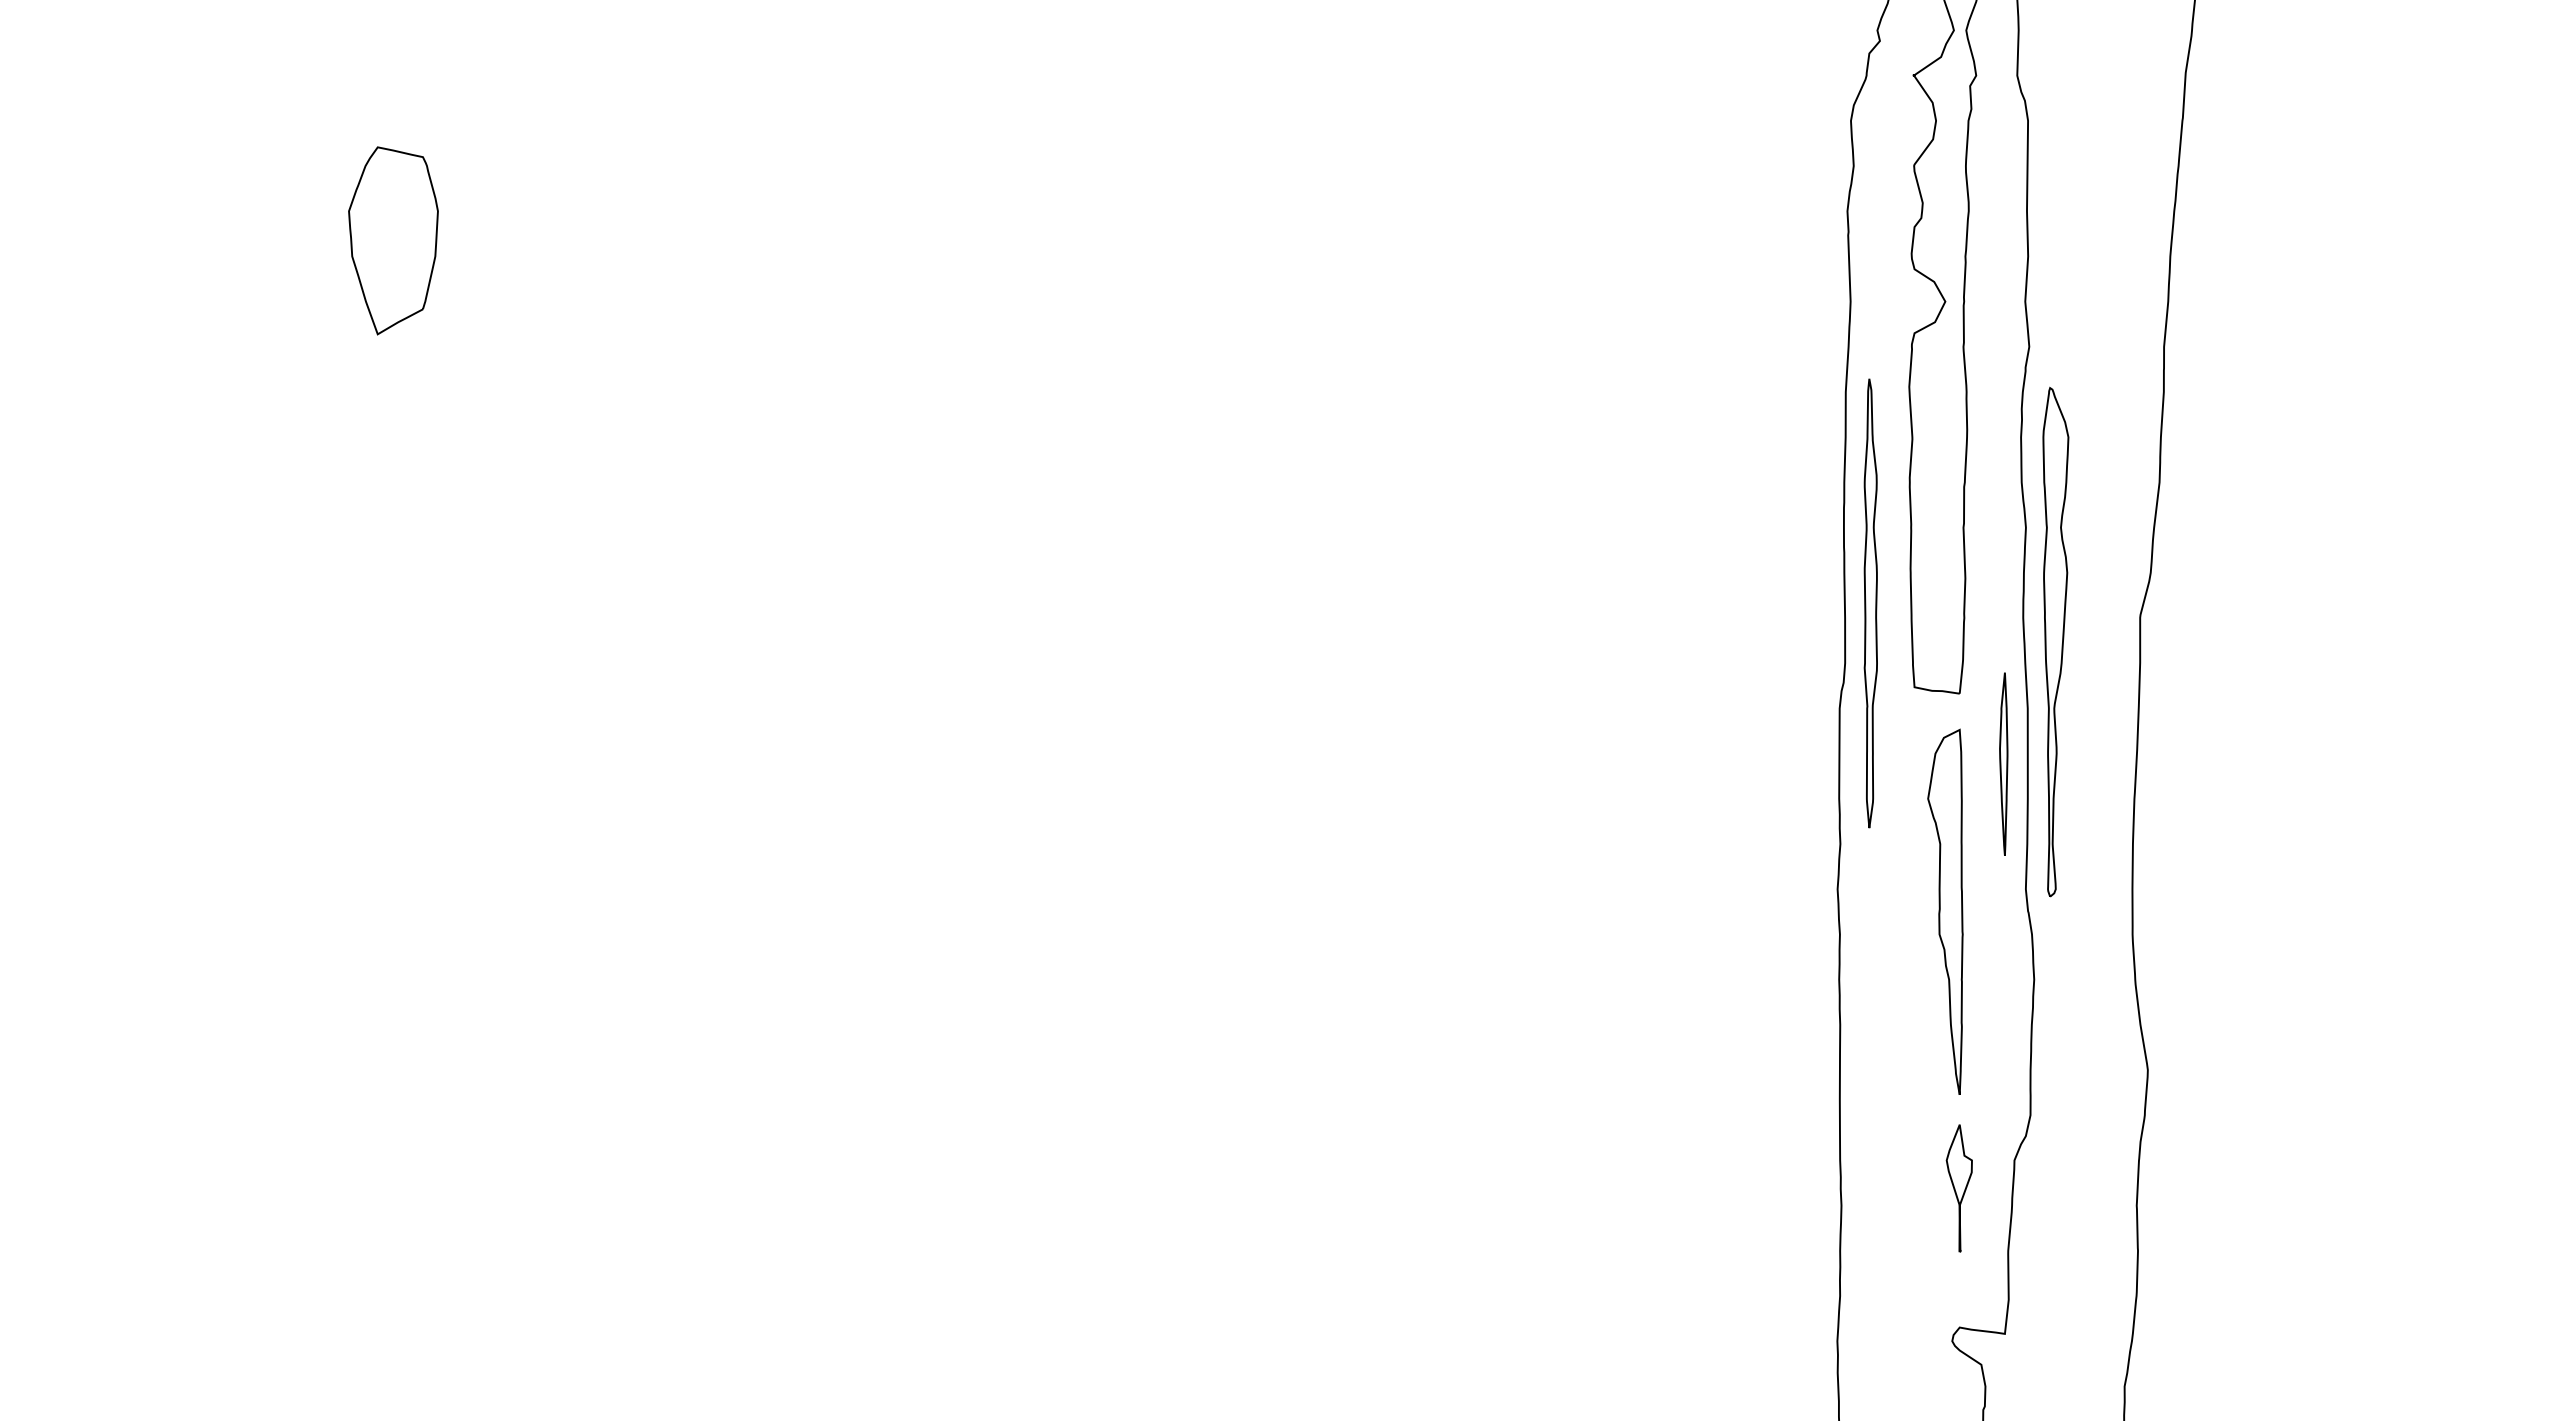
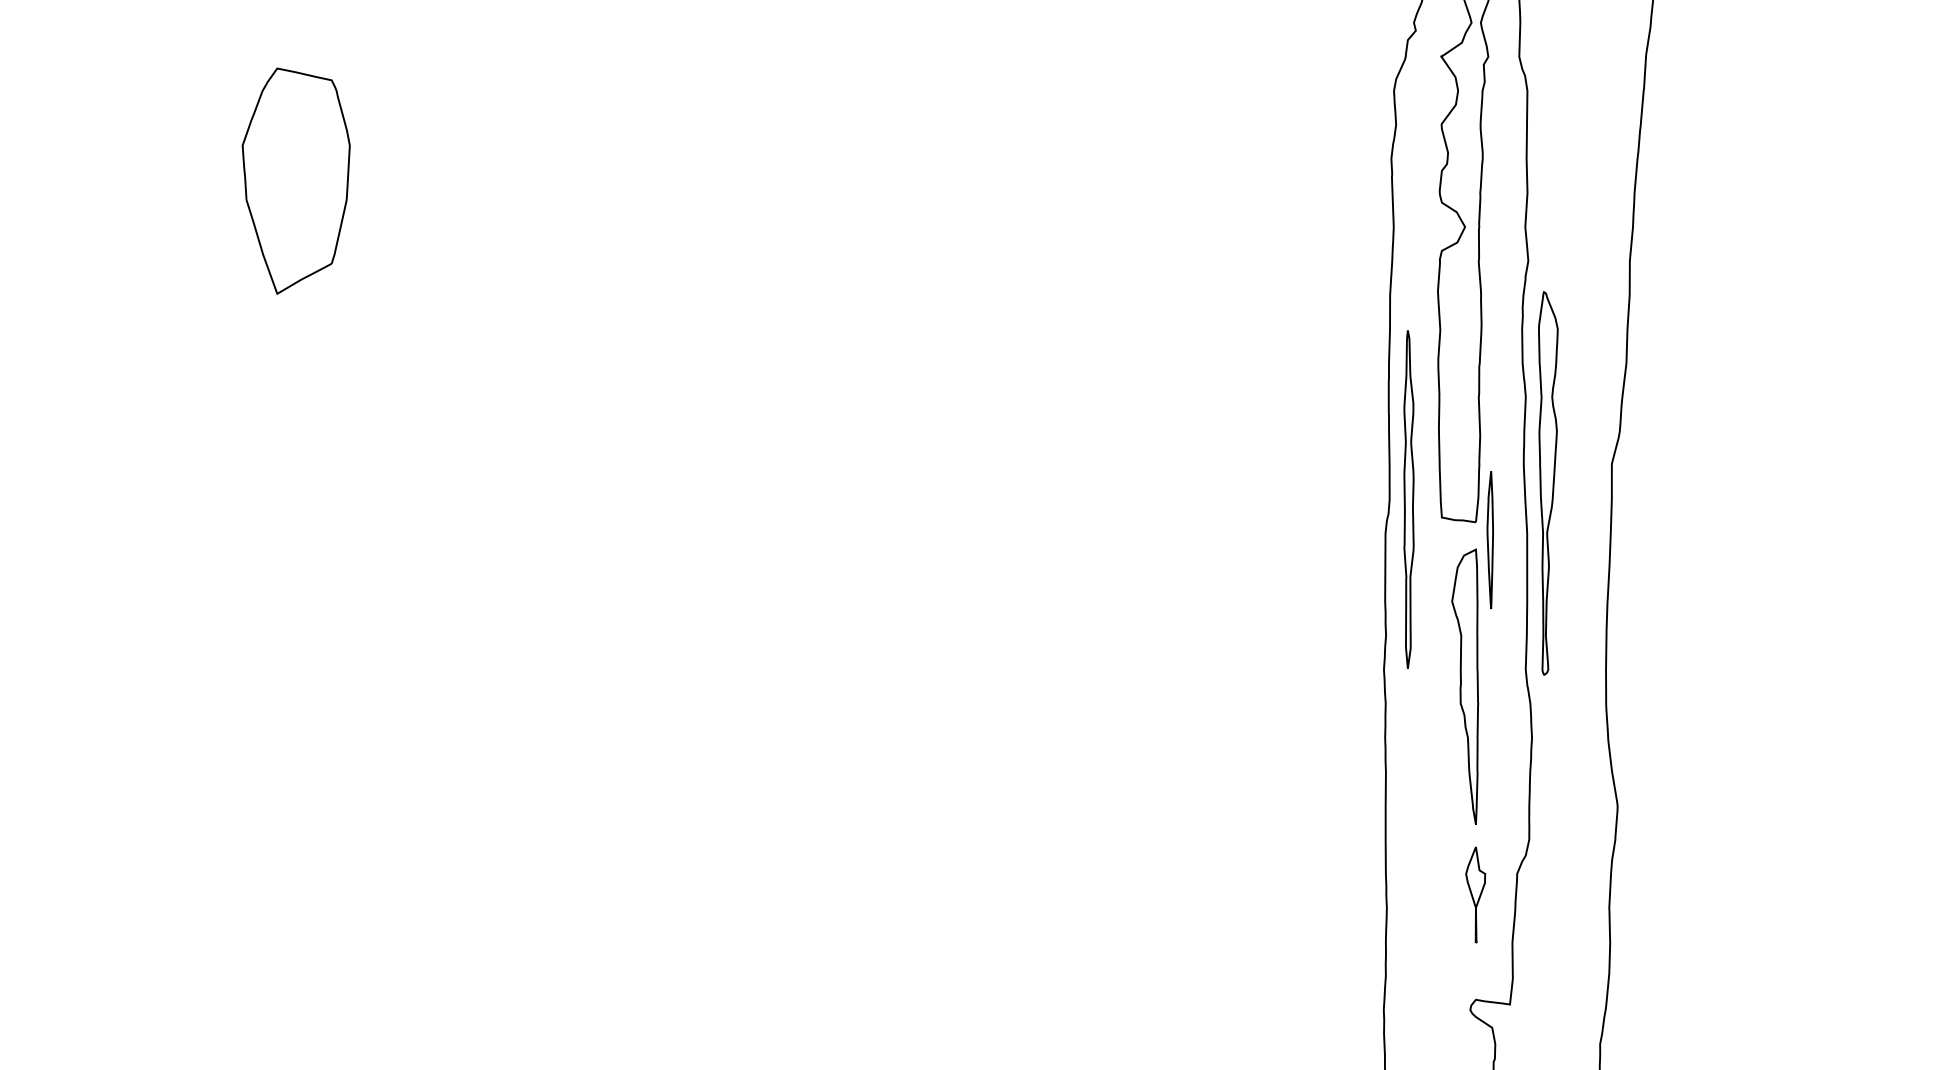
part: (393, 240) -> (296, 180), size x1.6
part: (1870, 603) -> (1408, 499), moved
part: (2003, 763) -> (1490, 539), moved

